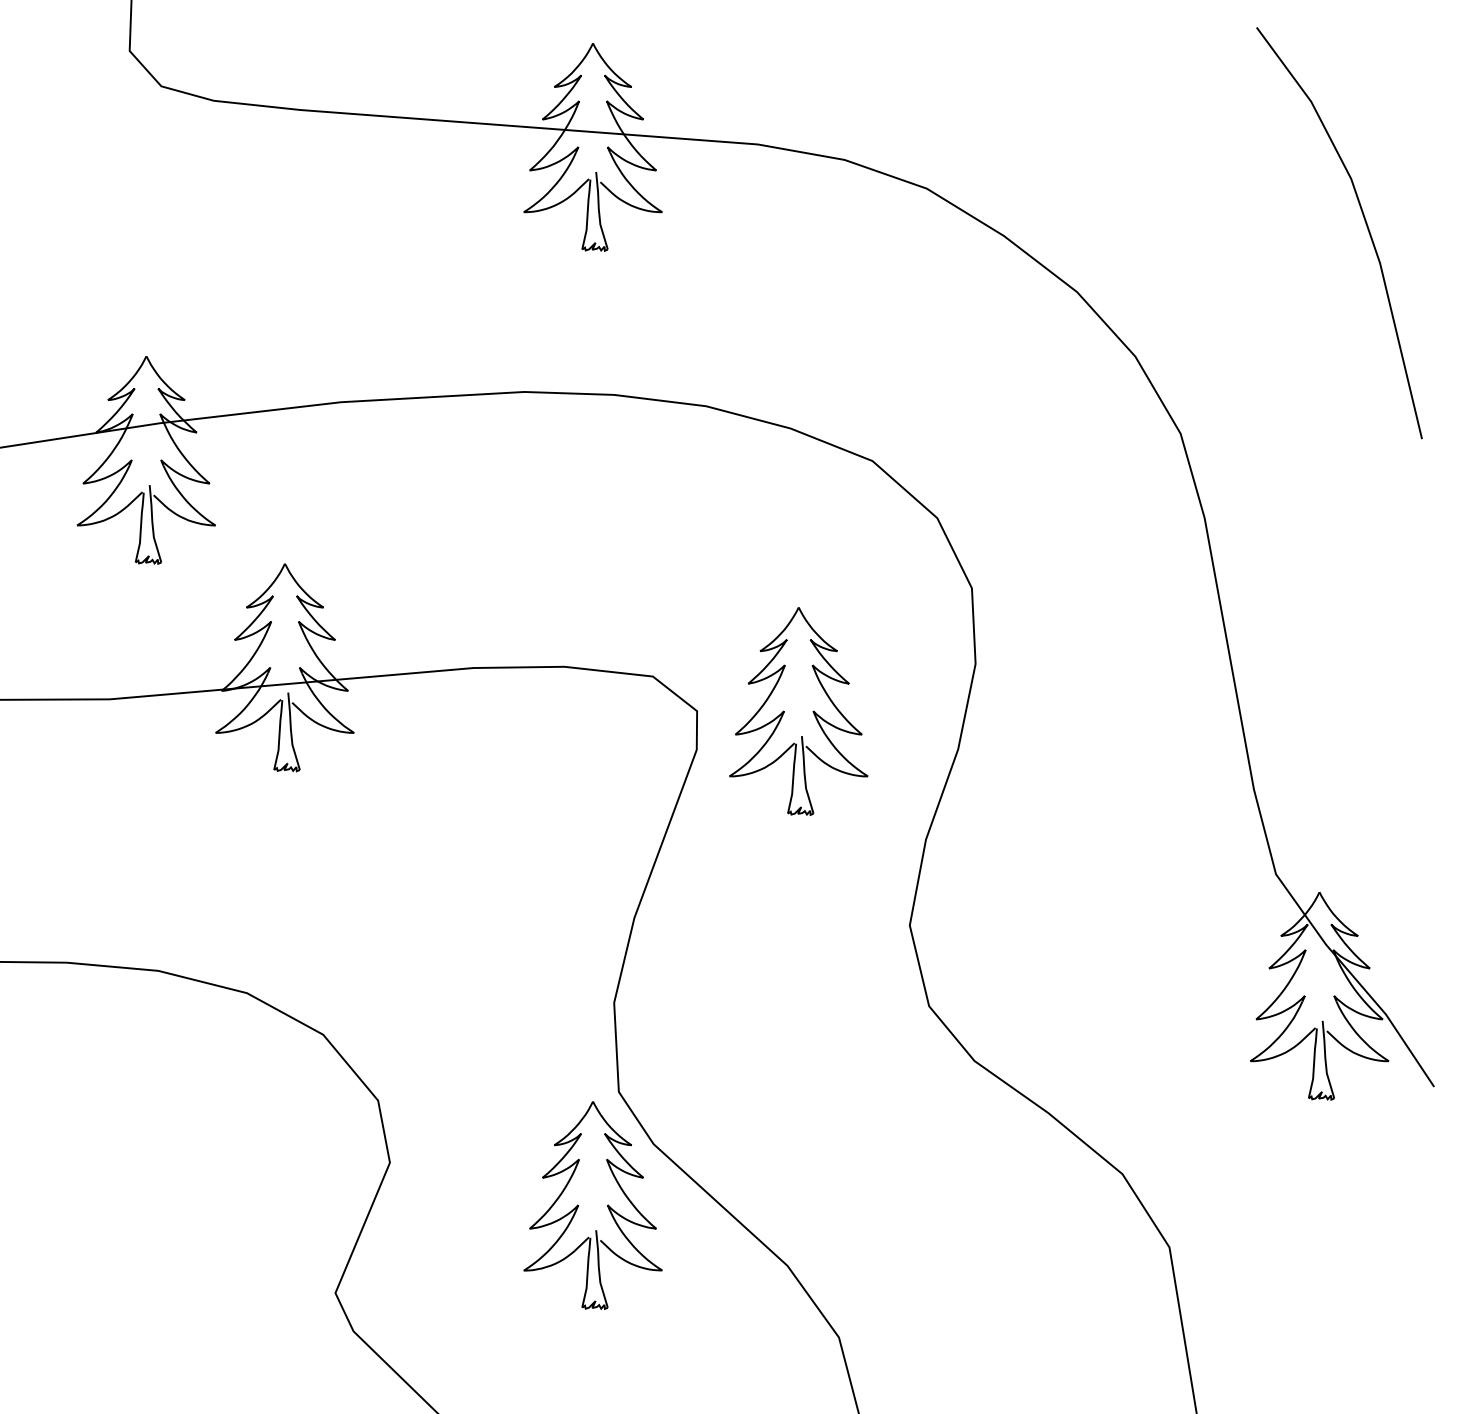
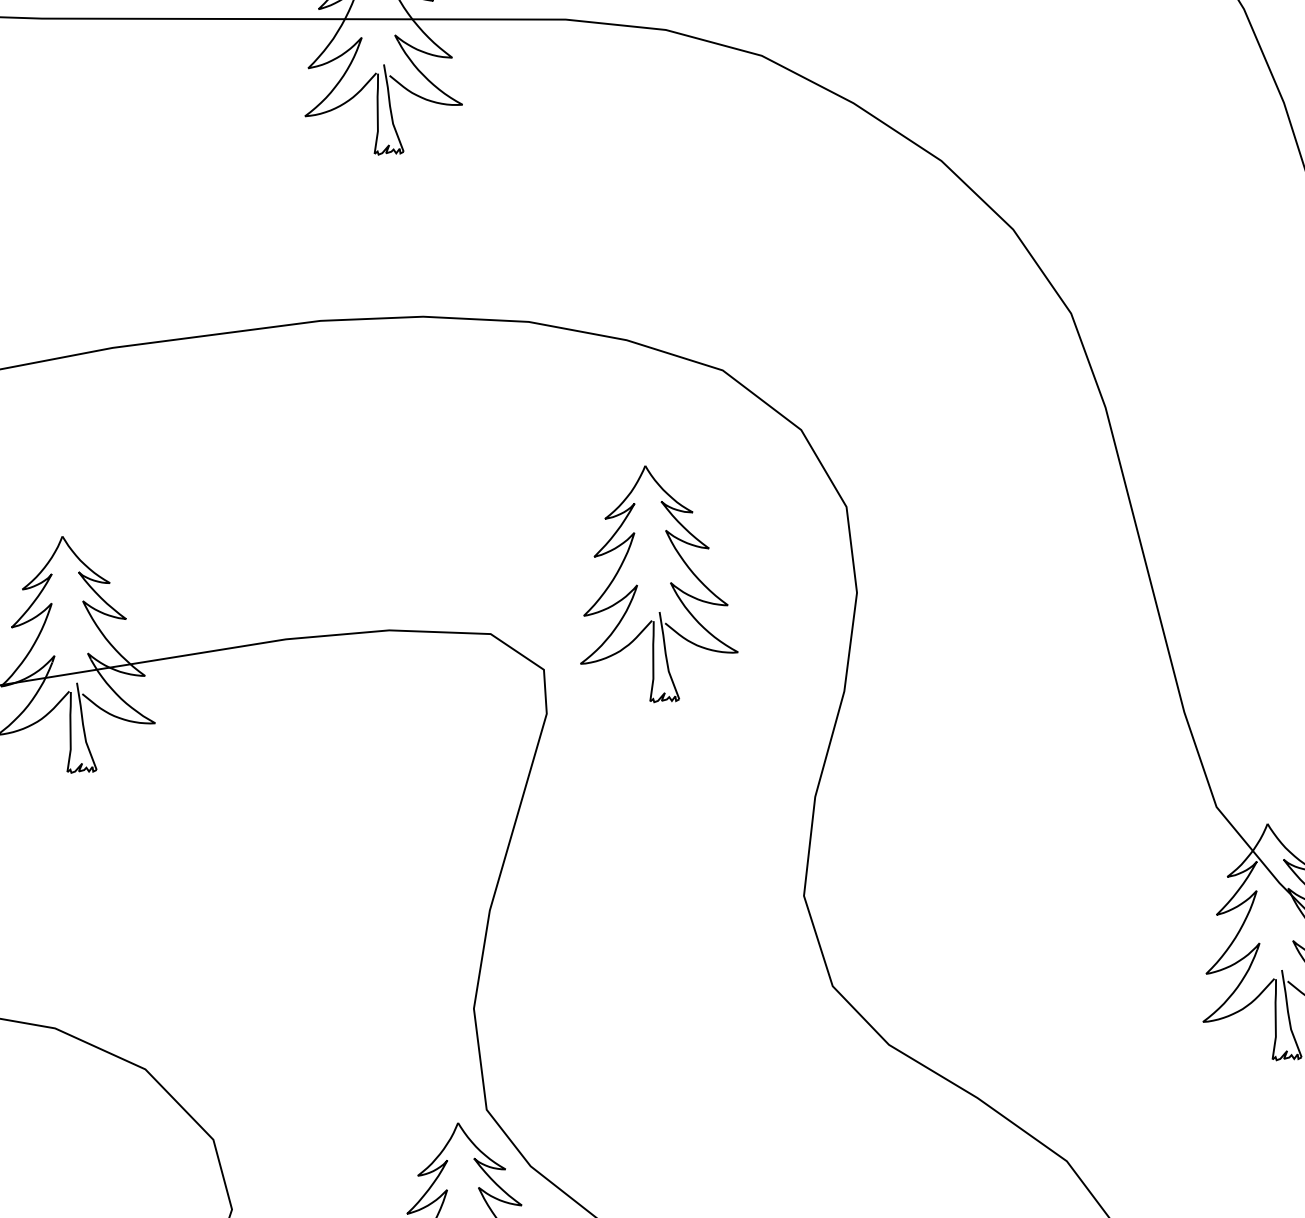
part: (784, 711) -> (637, 585), moved

